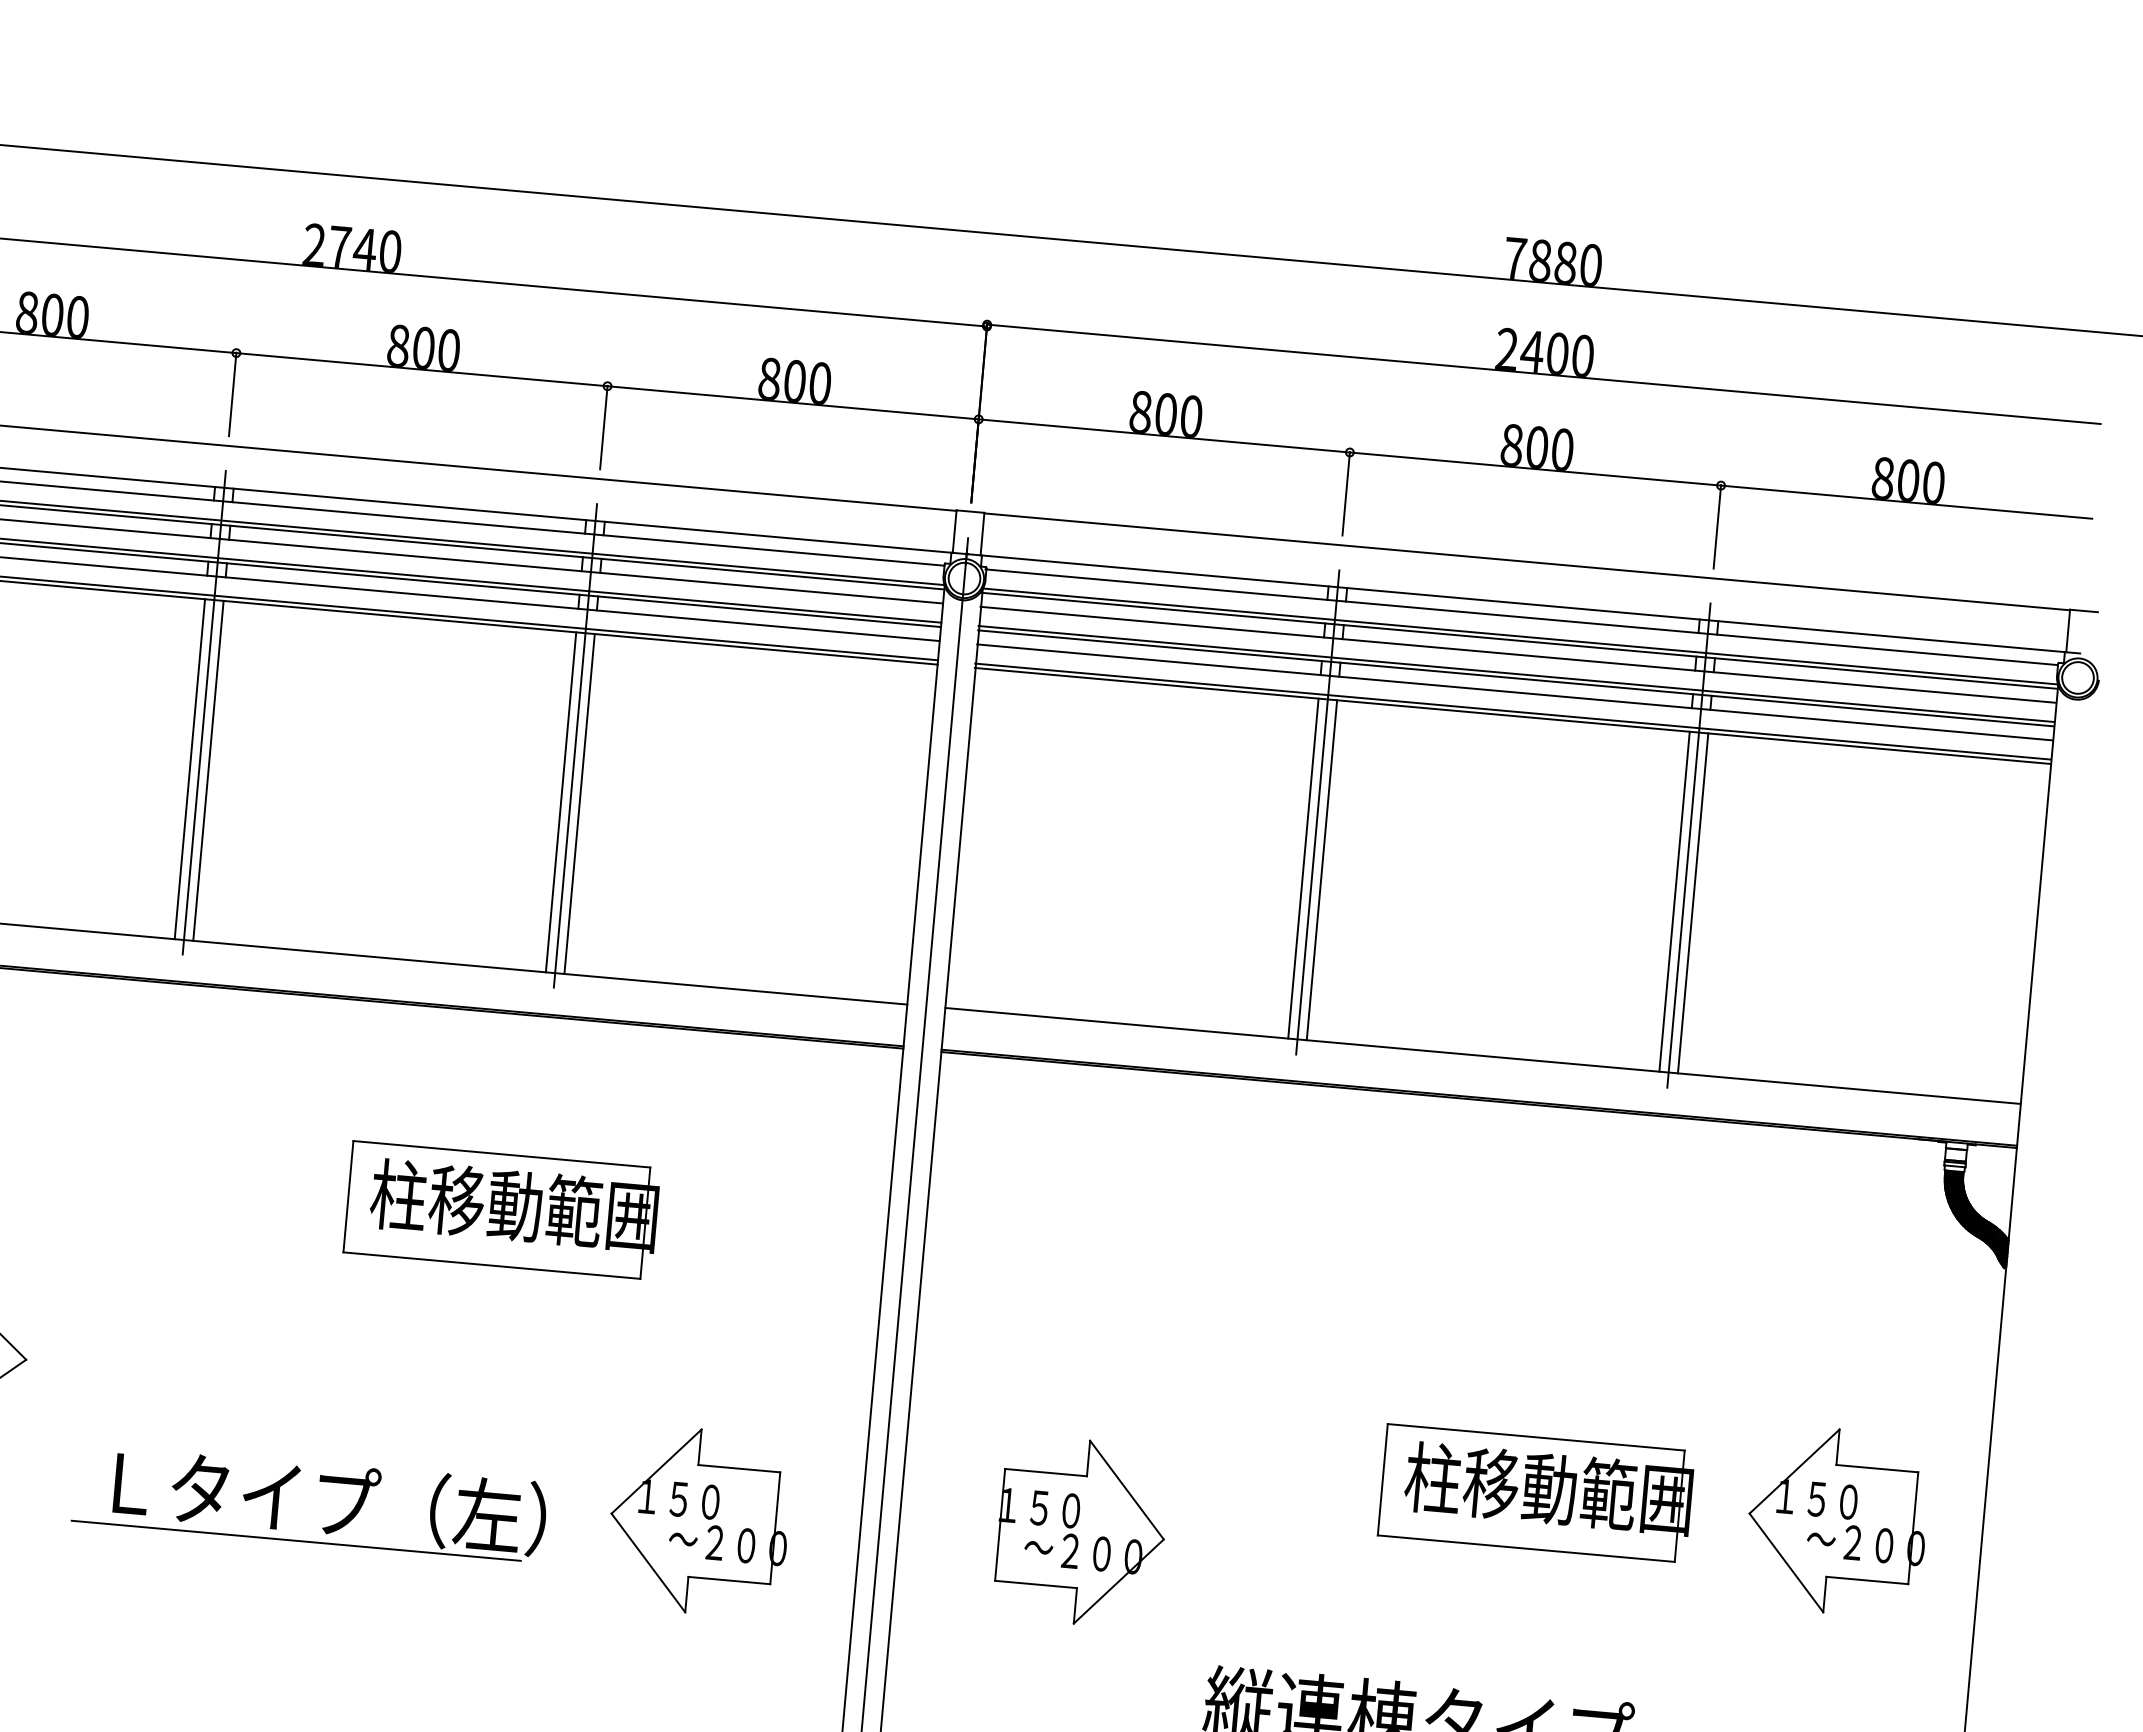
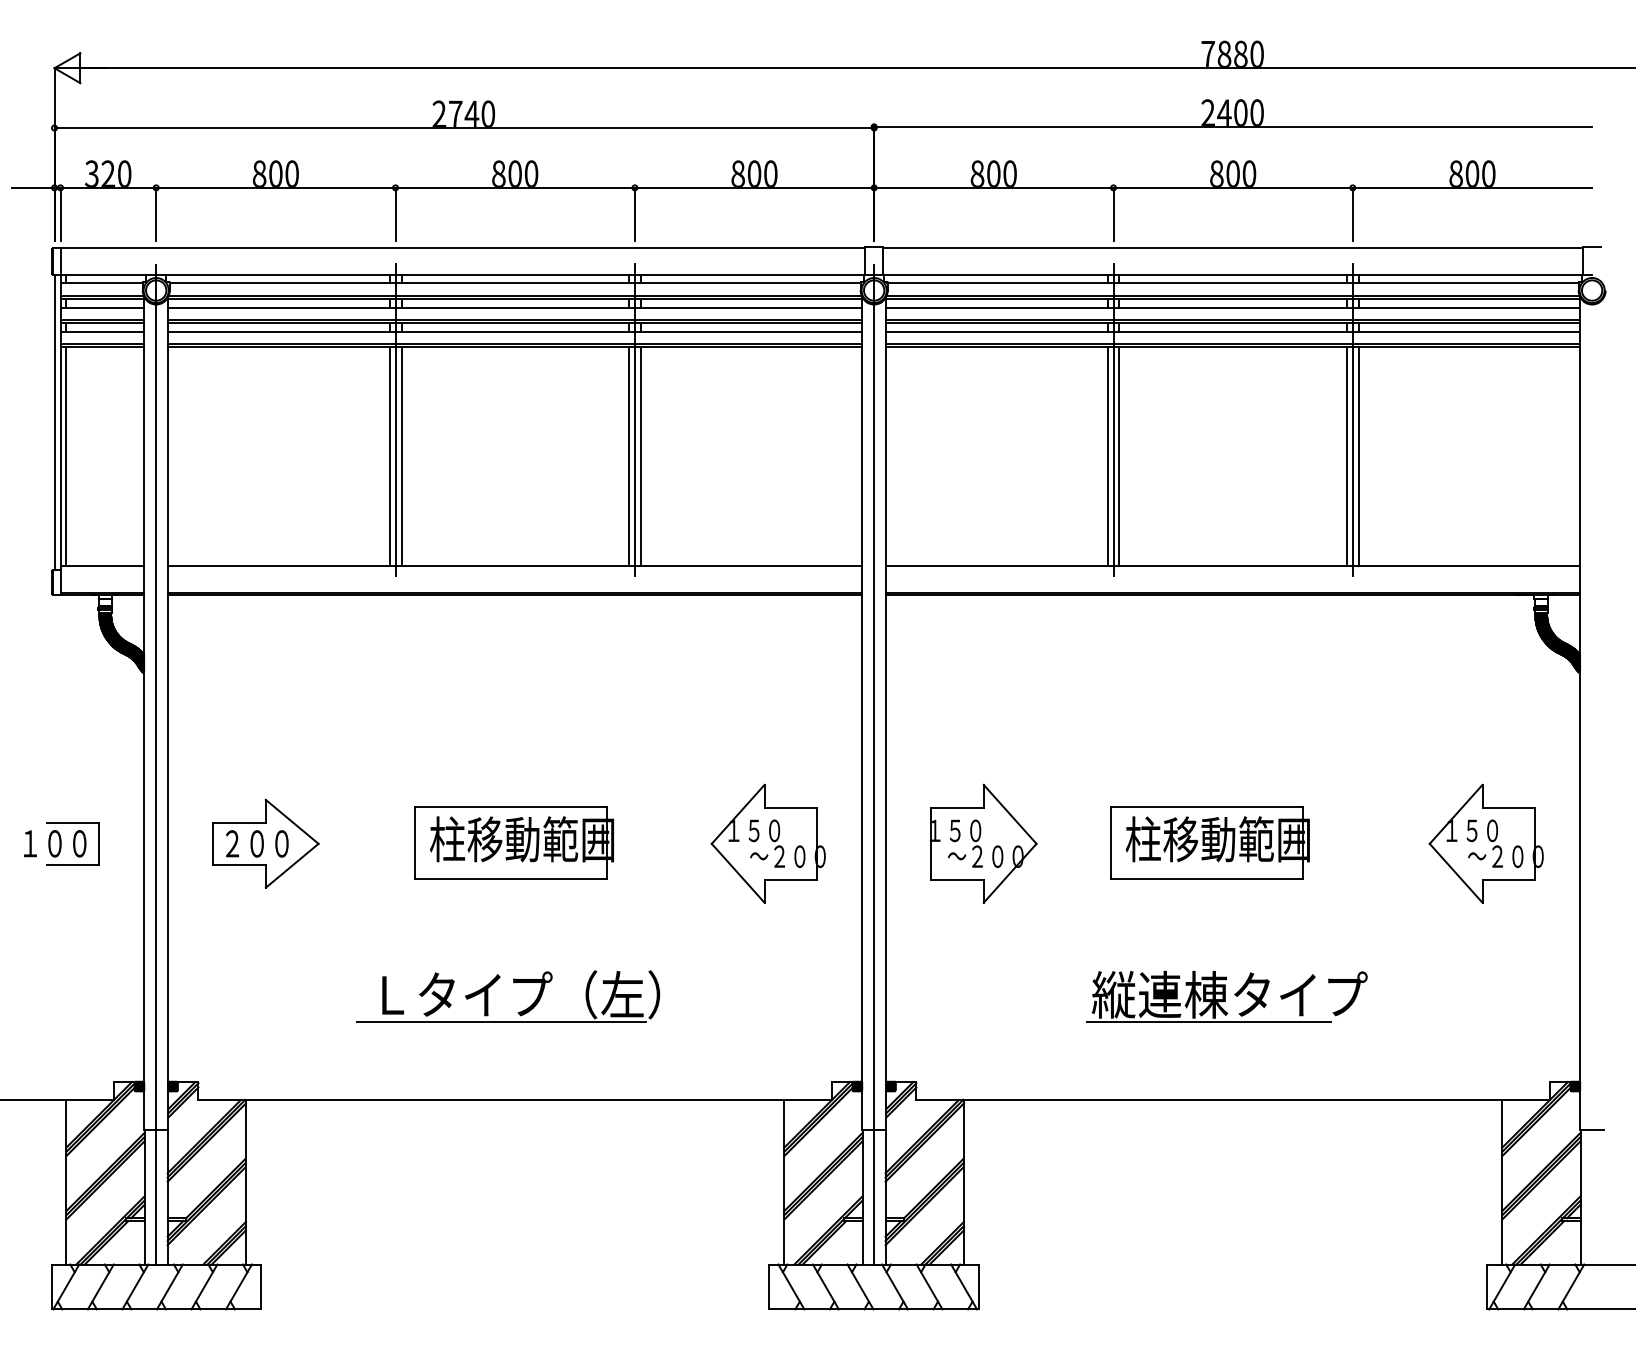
part: (500, 1209) -> (513, 842), moved
part: (319, 1482) -> (513, 983), moved
part: (1535, 1492) -> (1209, 842), moved
part: (698, 1520) -> (767, 843), moved
part: (1081, 1531) -> (983, 843), moved

